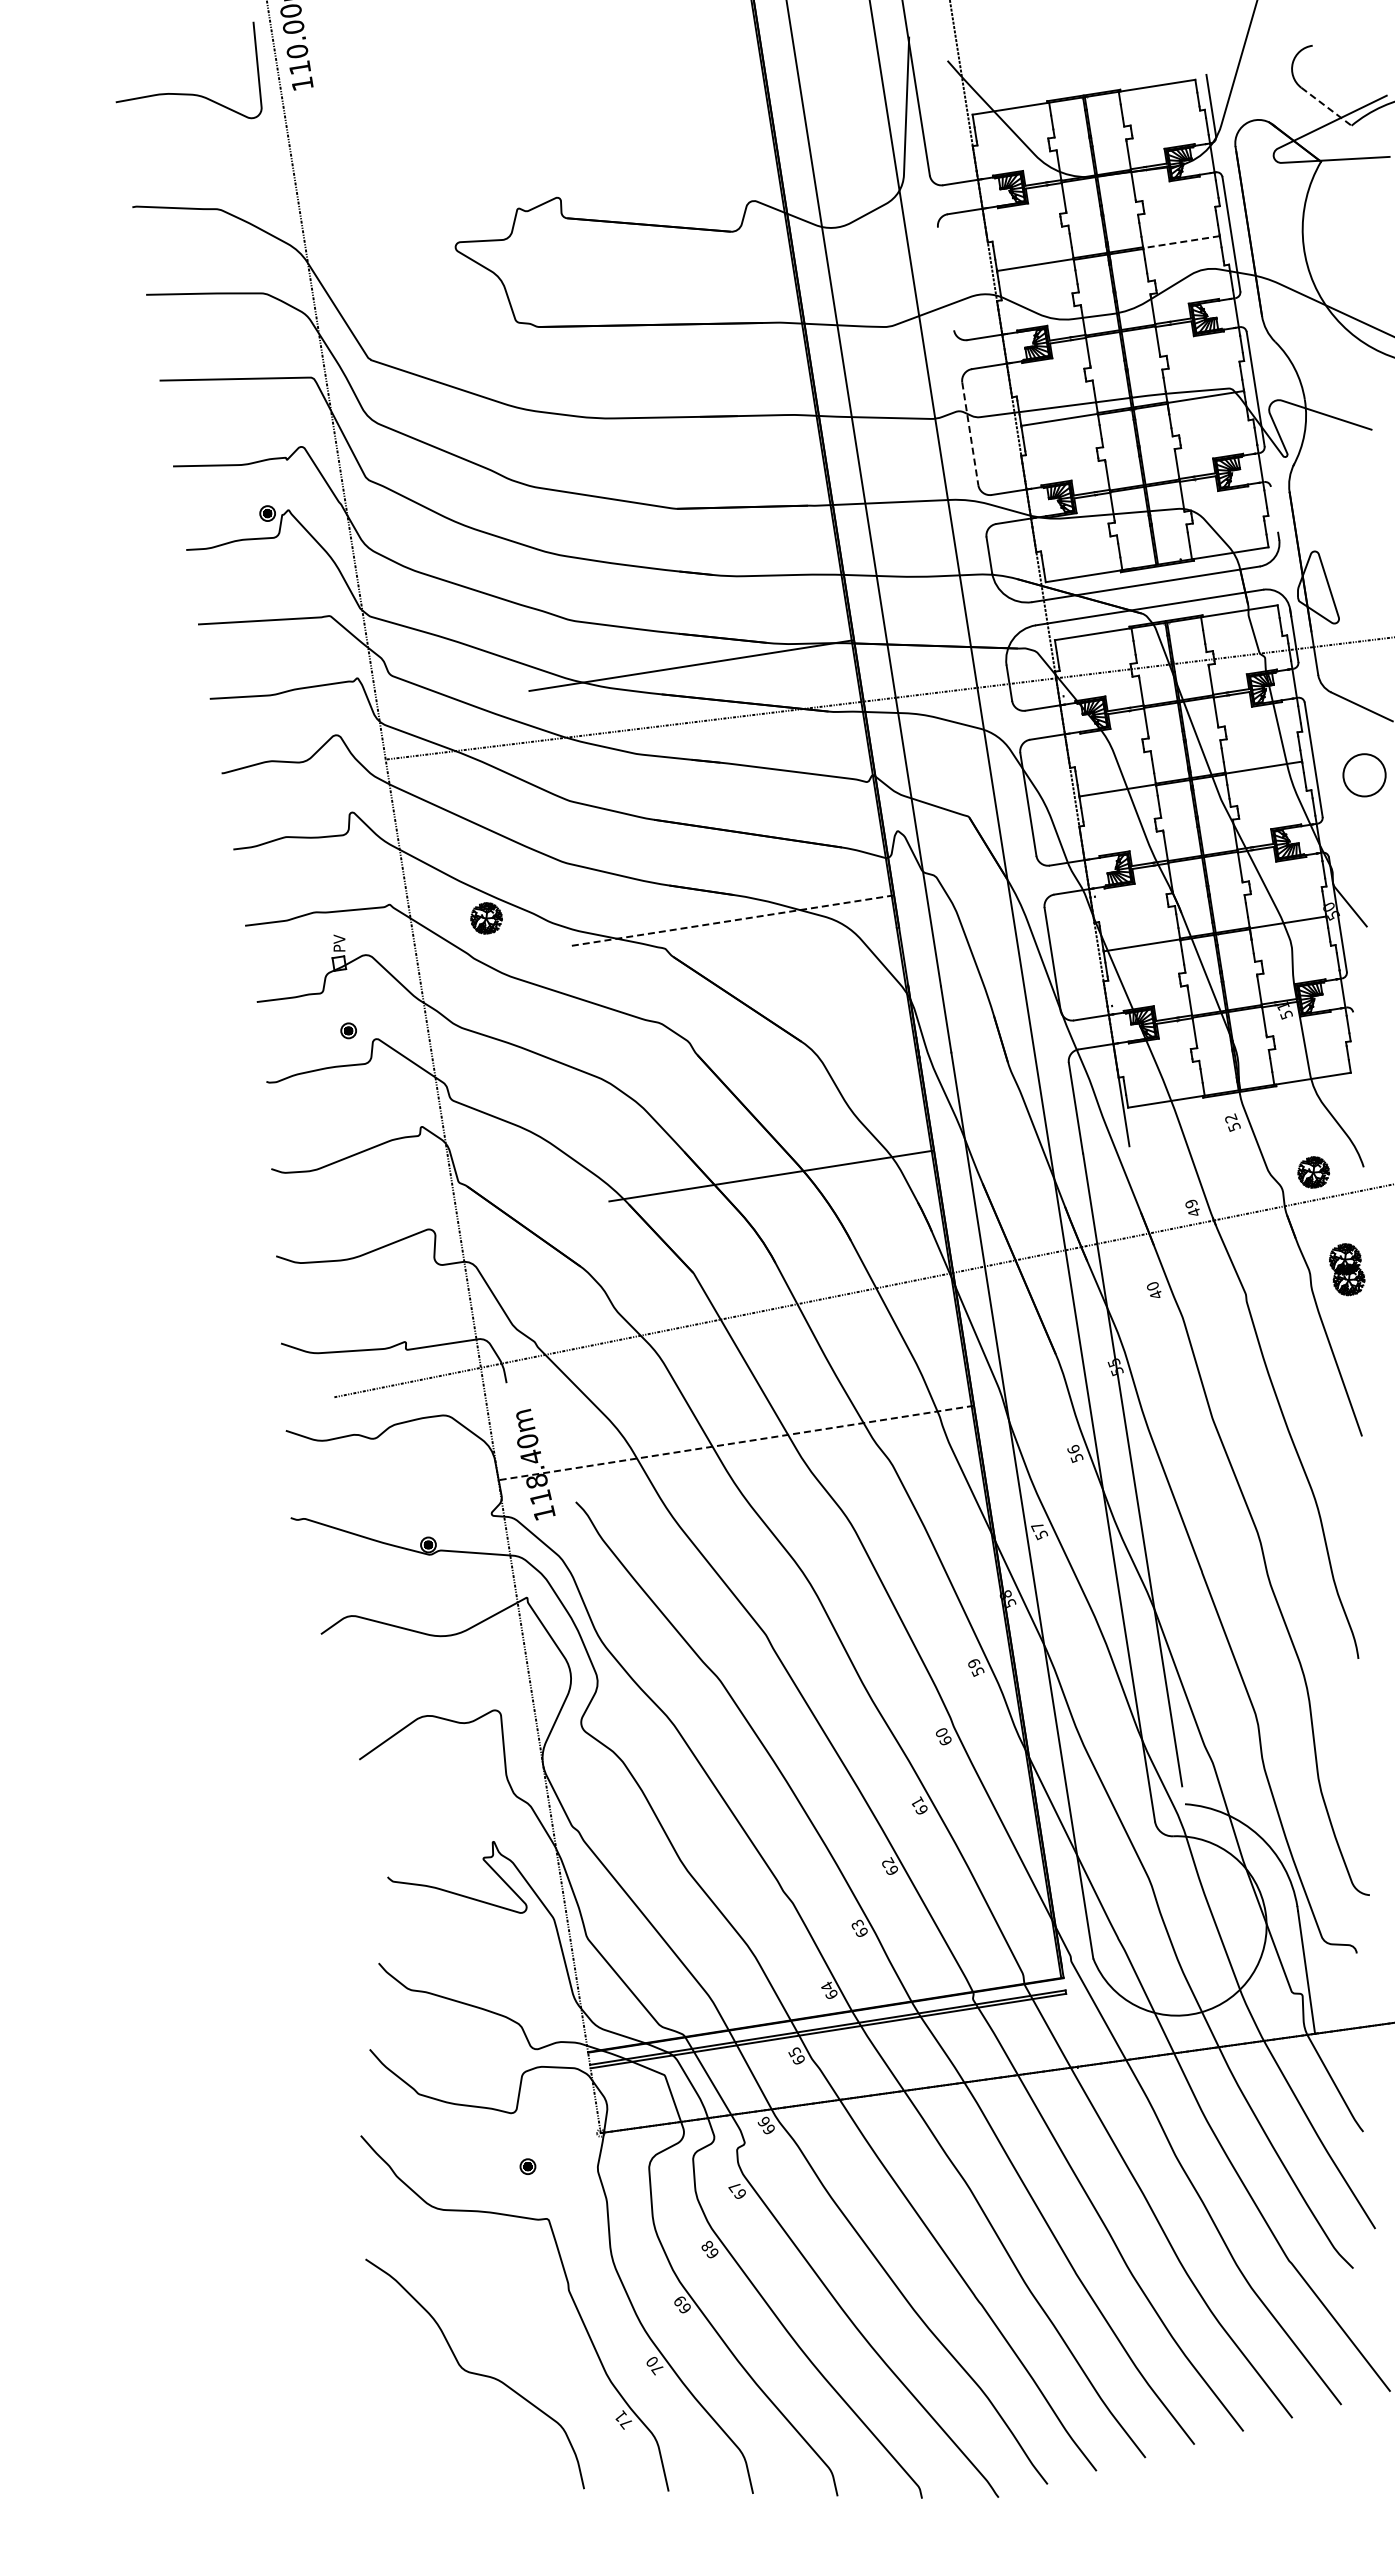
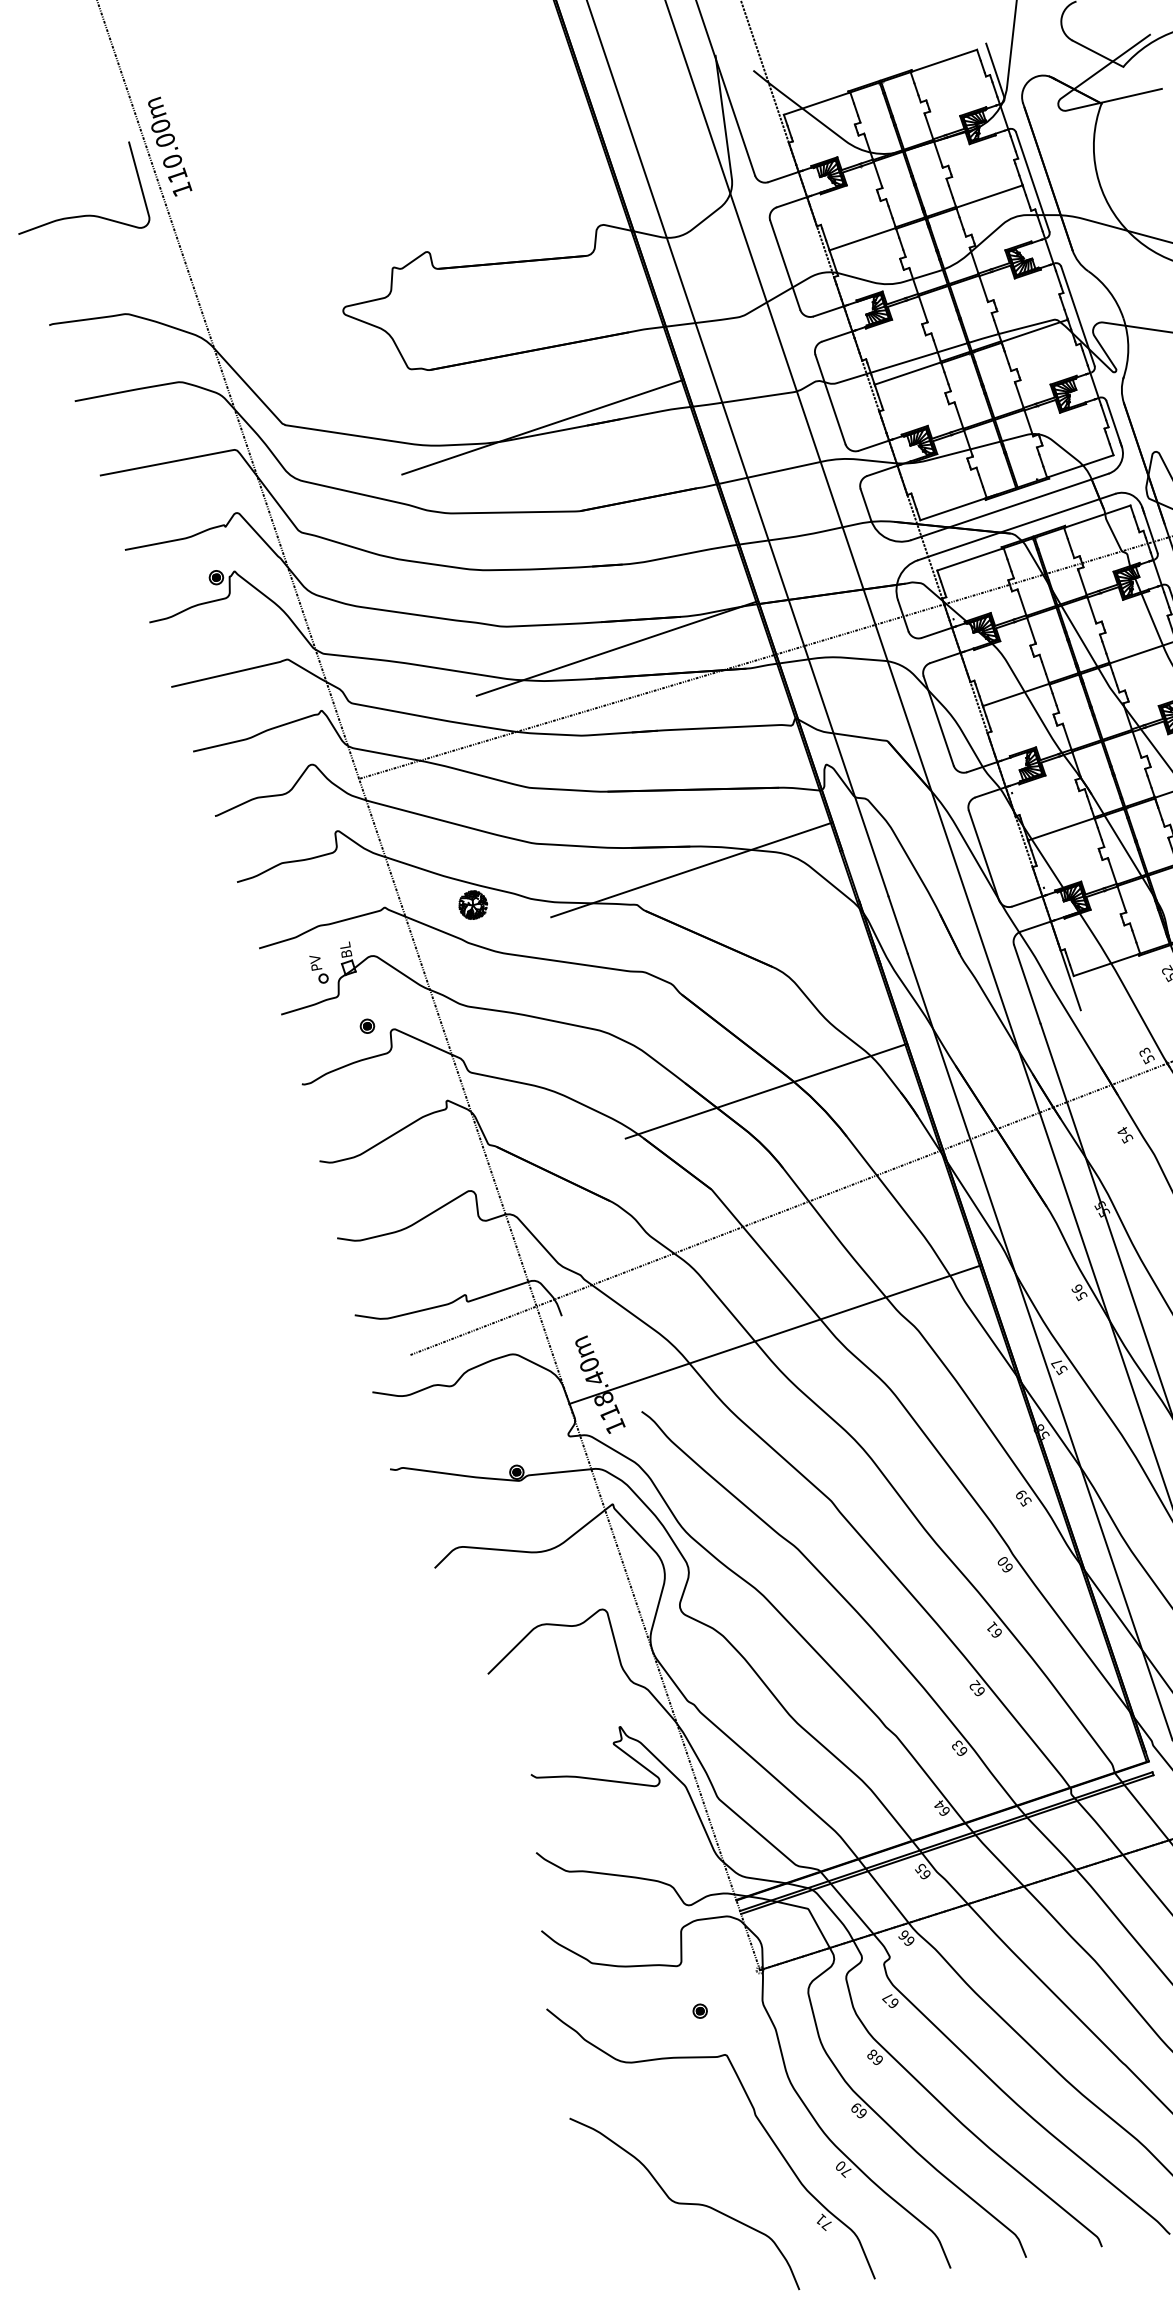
line: (1326, 107) -> (1098, 54), dashed -> solid
line: (1181, 242) -> (989, 196), dashed -> solid
line: (946, 278) -> (785, 264), added
line: (651, 409) -> (542, 426), added
line: (970, 433) -> (830, 399), dashed -> solid
line: (1274, 512) -> (1113, 423), added
line: (731, 920) -> (691, 869), dashed -> solid
text: (339, 942) -> (345, 948), PV -> BL
part: (306, 959) -> (318, 969), added
text: (1192, 1208) -> (1146, 1056), 49 -> 53
text: (1154, 1290) -> (1125, 1134), 40 -> 54
line: (736, 1443) -> (775, 1334), dashed -> solid

